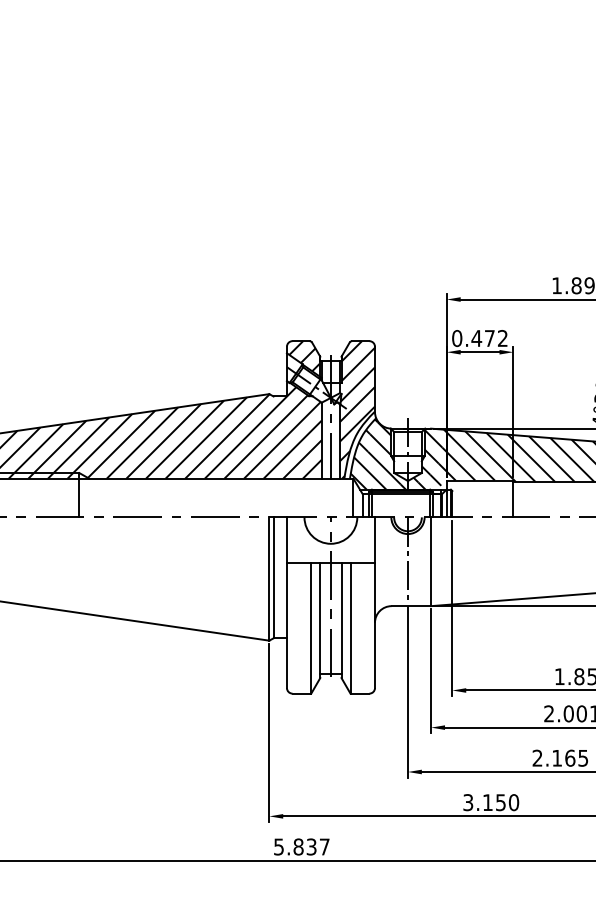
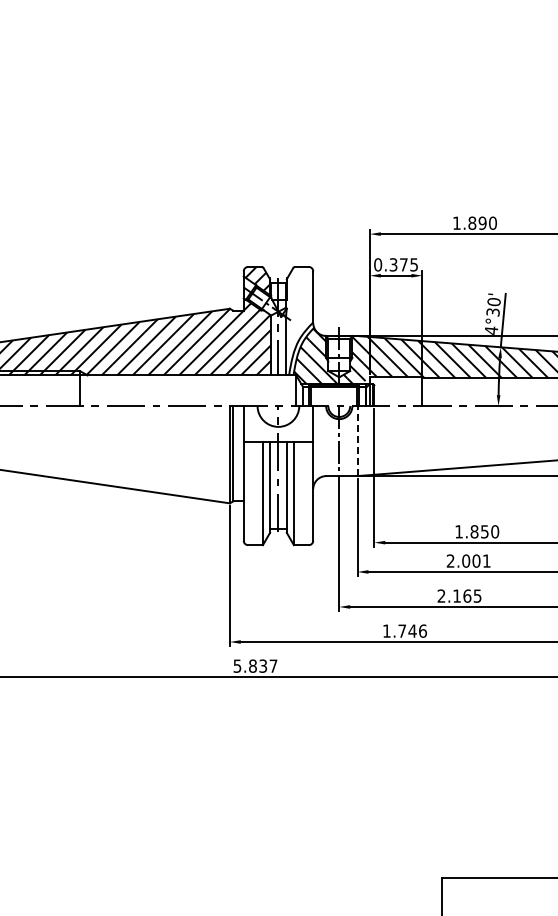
text: (489, 338) -> (403, 264), 0.472 -> 0.375
hatch: (357, 408) -> (299, 320), removed
line: (431, 561) -> (357, 440), solid -> dashed
text: (491, 801) -> (405, 630), 3.150 -> 1.746

